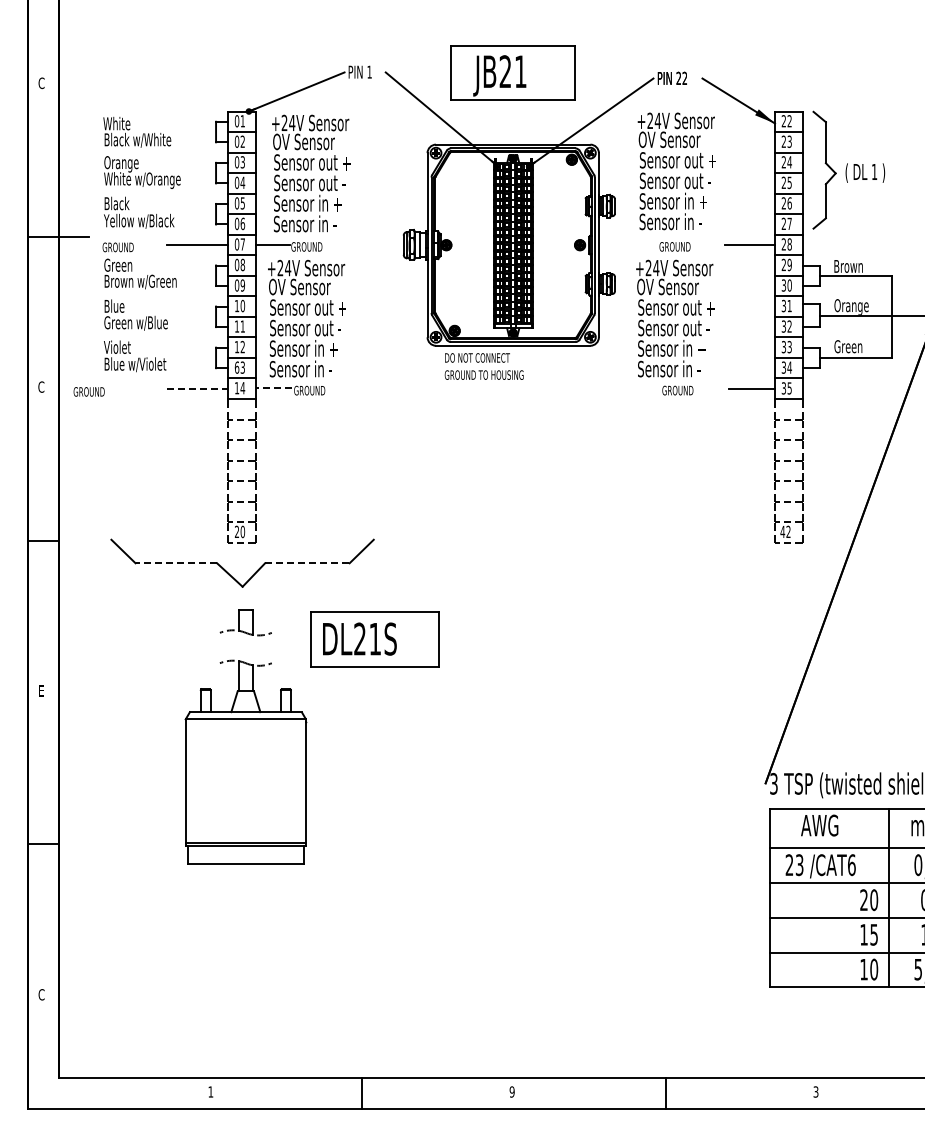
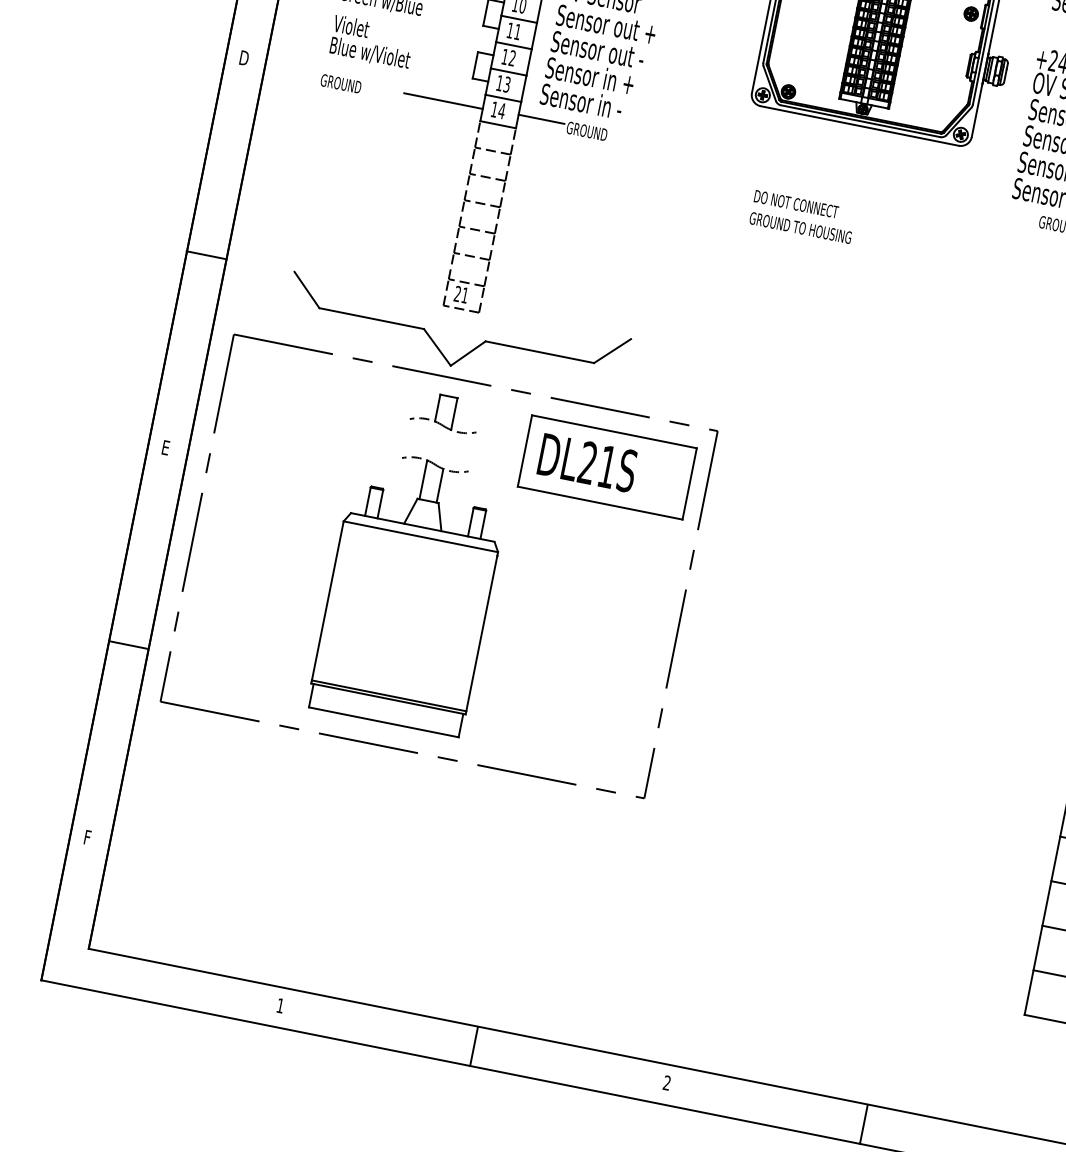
text: (483, 366) -> (801, 216), moved
text: (236, 367) -> (499, 82), 63 -> 13
text: (41, 386) -> (244, 57), C -> D
line: (273, 388) -> (541, 119), dashed -> solid
line: (197, 389) -> (443, 101), dashed -> solid
text: (88, 391) -> (340, 83), moved
text: (242, 531) -> (464, 294), 20 -> 21
line: (176, 563) -> (371, 318), dashed -> solid
line: (307, 563) -> (539, 352), dashed -> solid
part: (263, 596) -> (475, 383), added
text: (41, 994) -> (88, 837), C -> F
text: (511, 1091) -> (666, 1082), 9 -> 2

